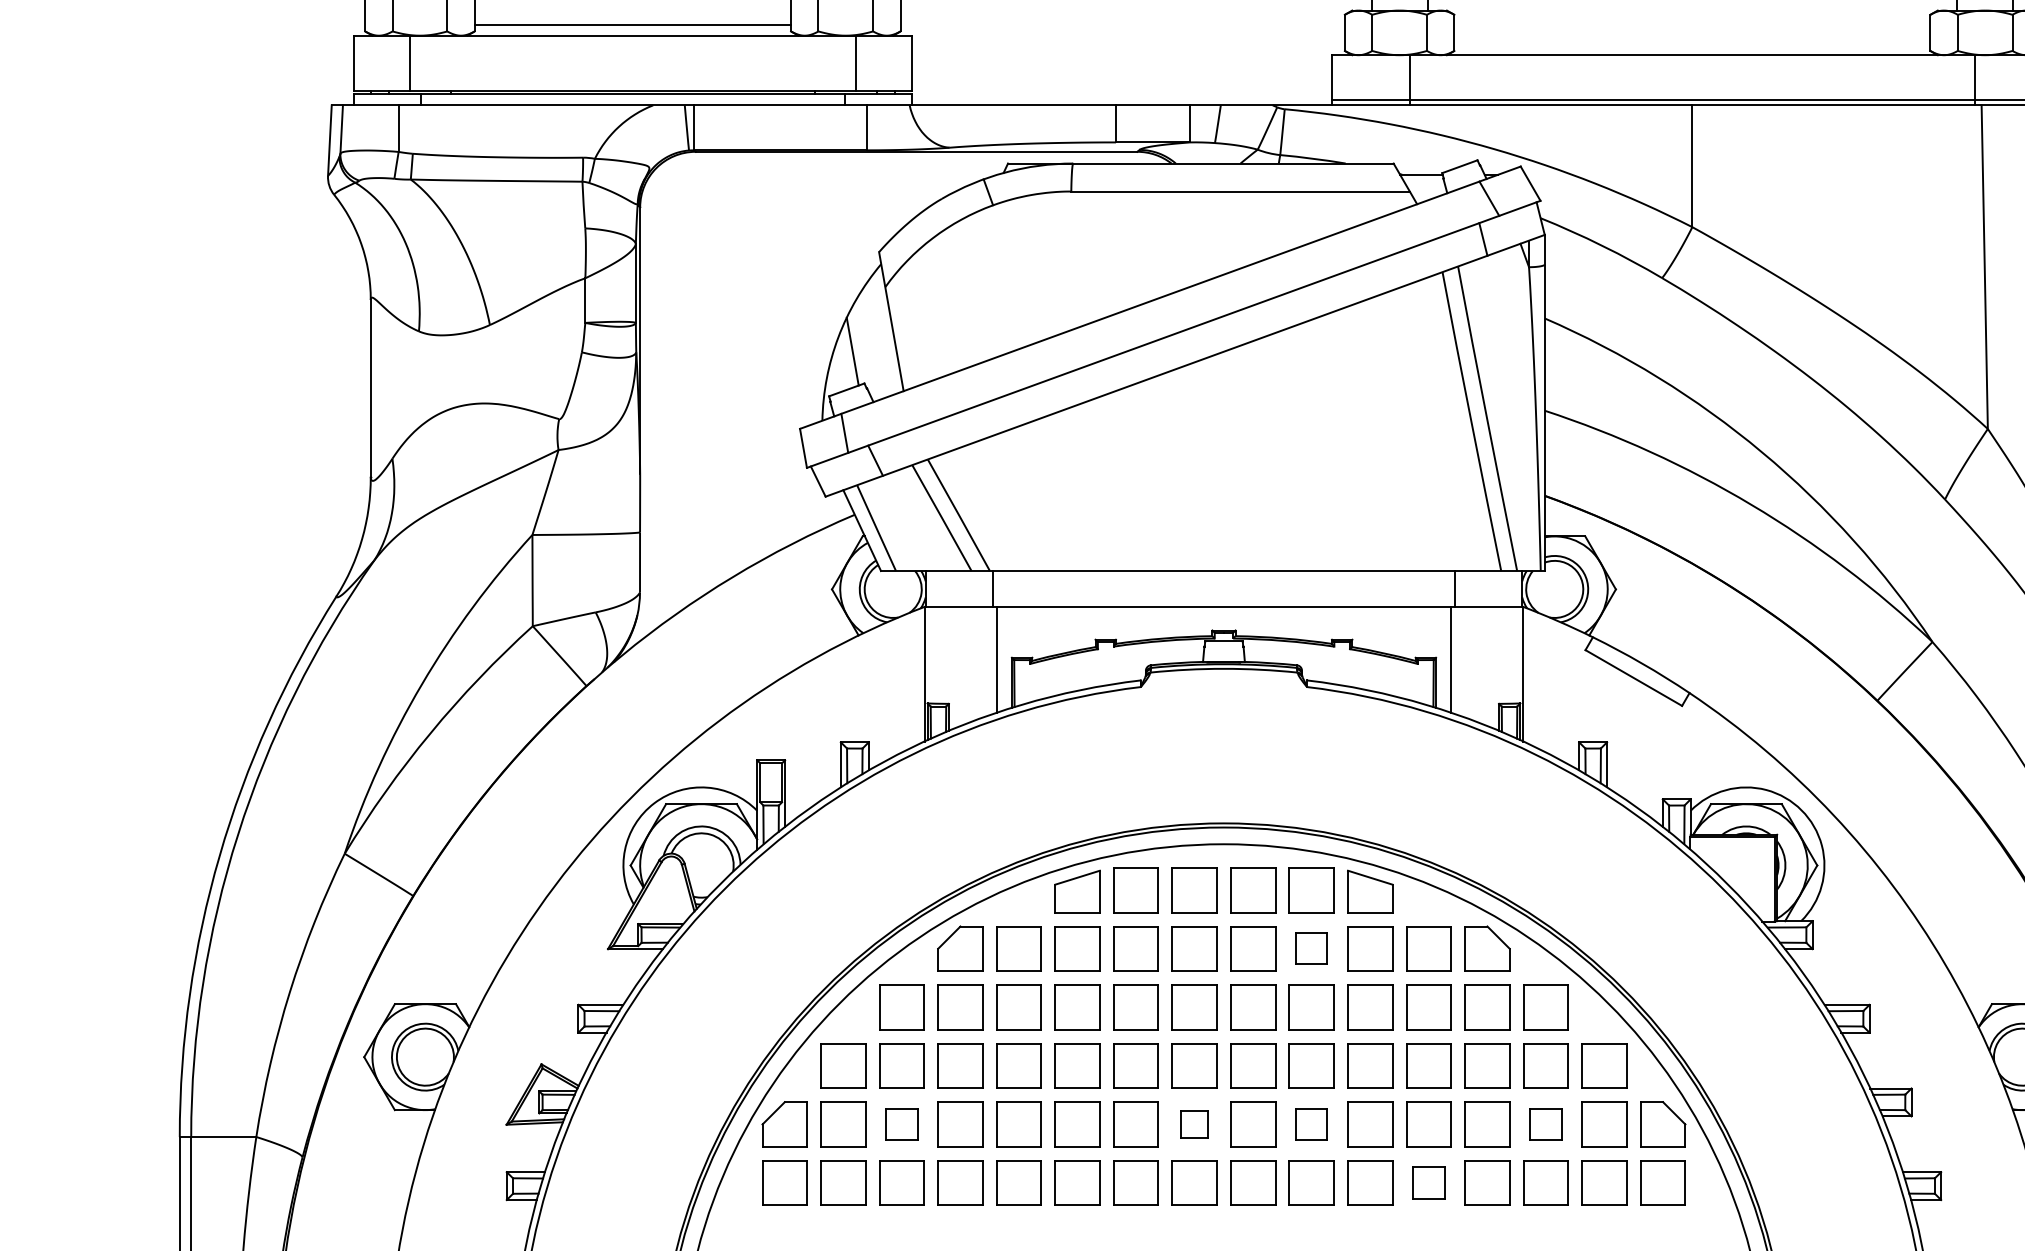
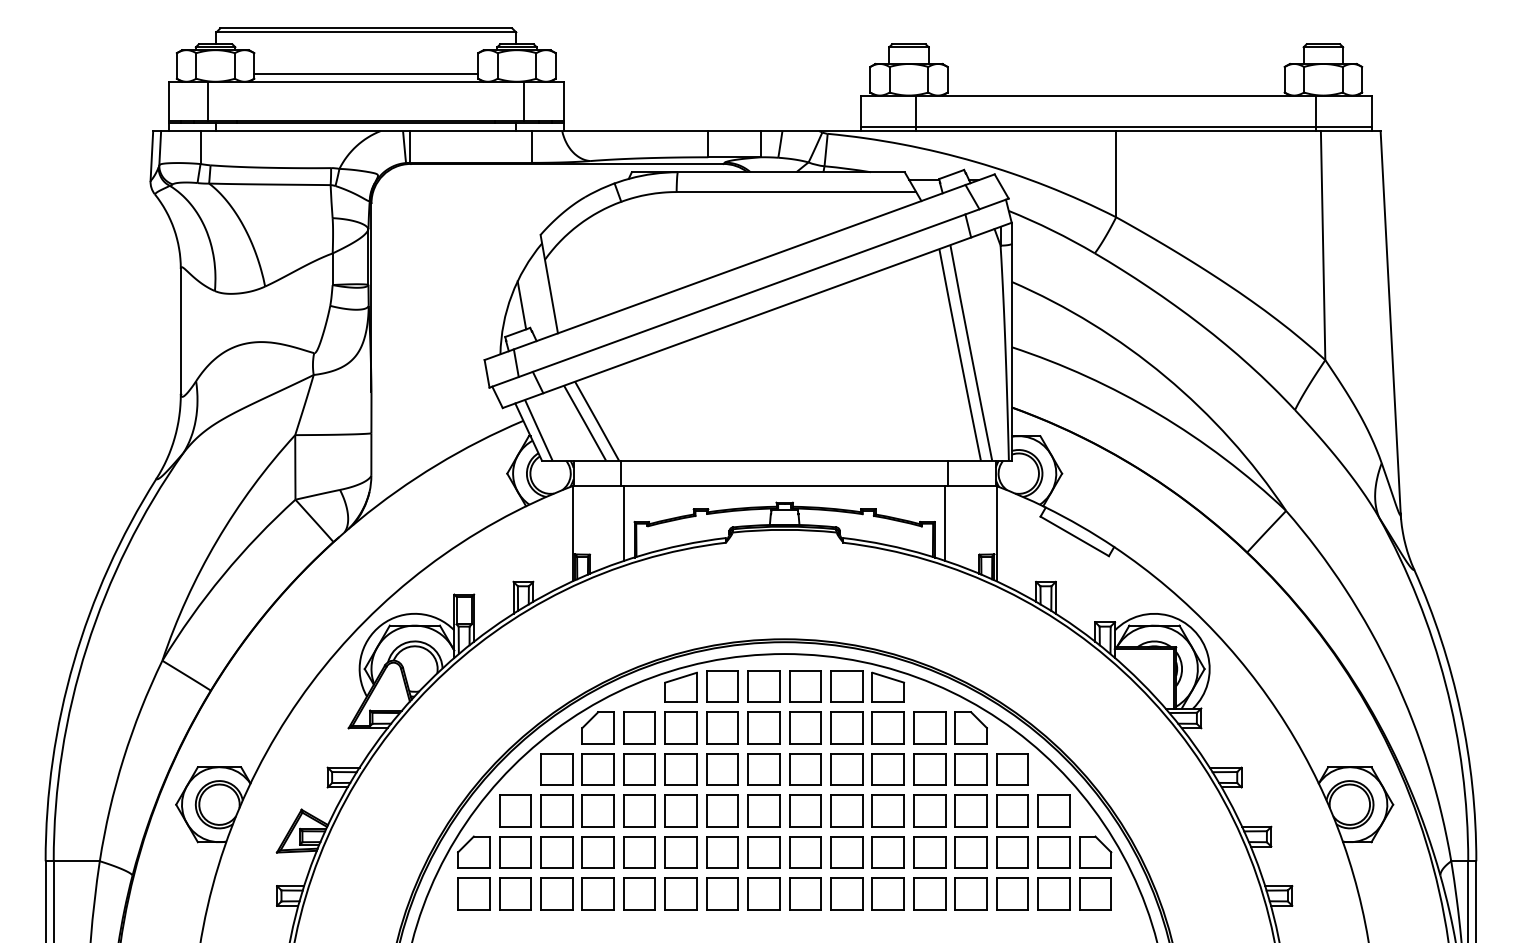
part: (1311, 948) -> (846, 727), size x1.43
part: (901, 1124) -> (556, 852), size x1.43
part: (1194, 1124) -> (763, 852), size x1.67
part: (1311, 1124) -> (846, 852), size x1.43
part: (1545, 1124) -> (1012, 852), size x1.43
part: (1428, 1182) -> (929, 893), size x1.43

